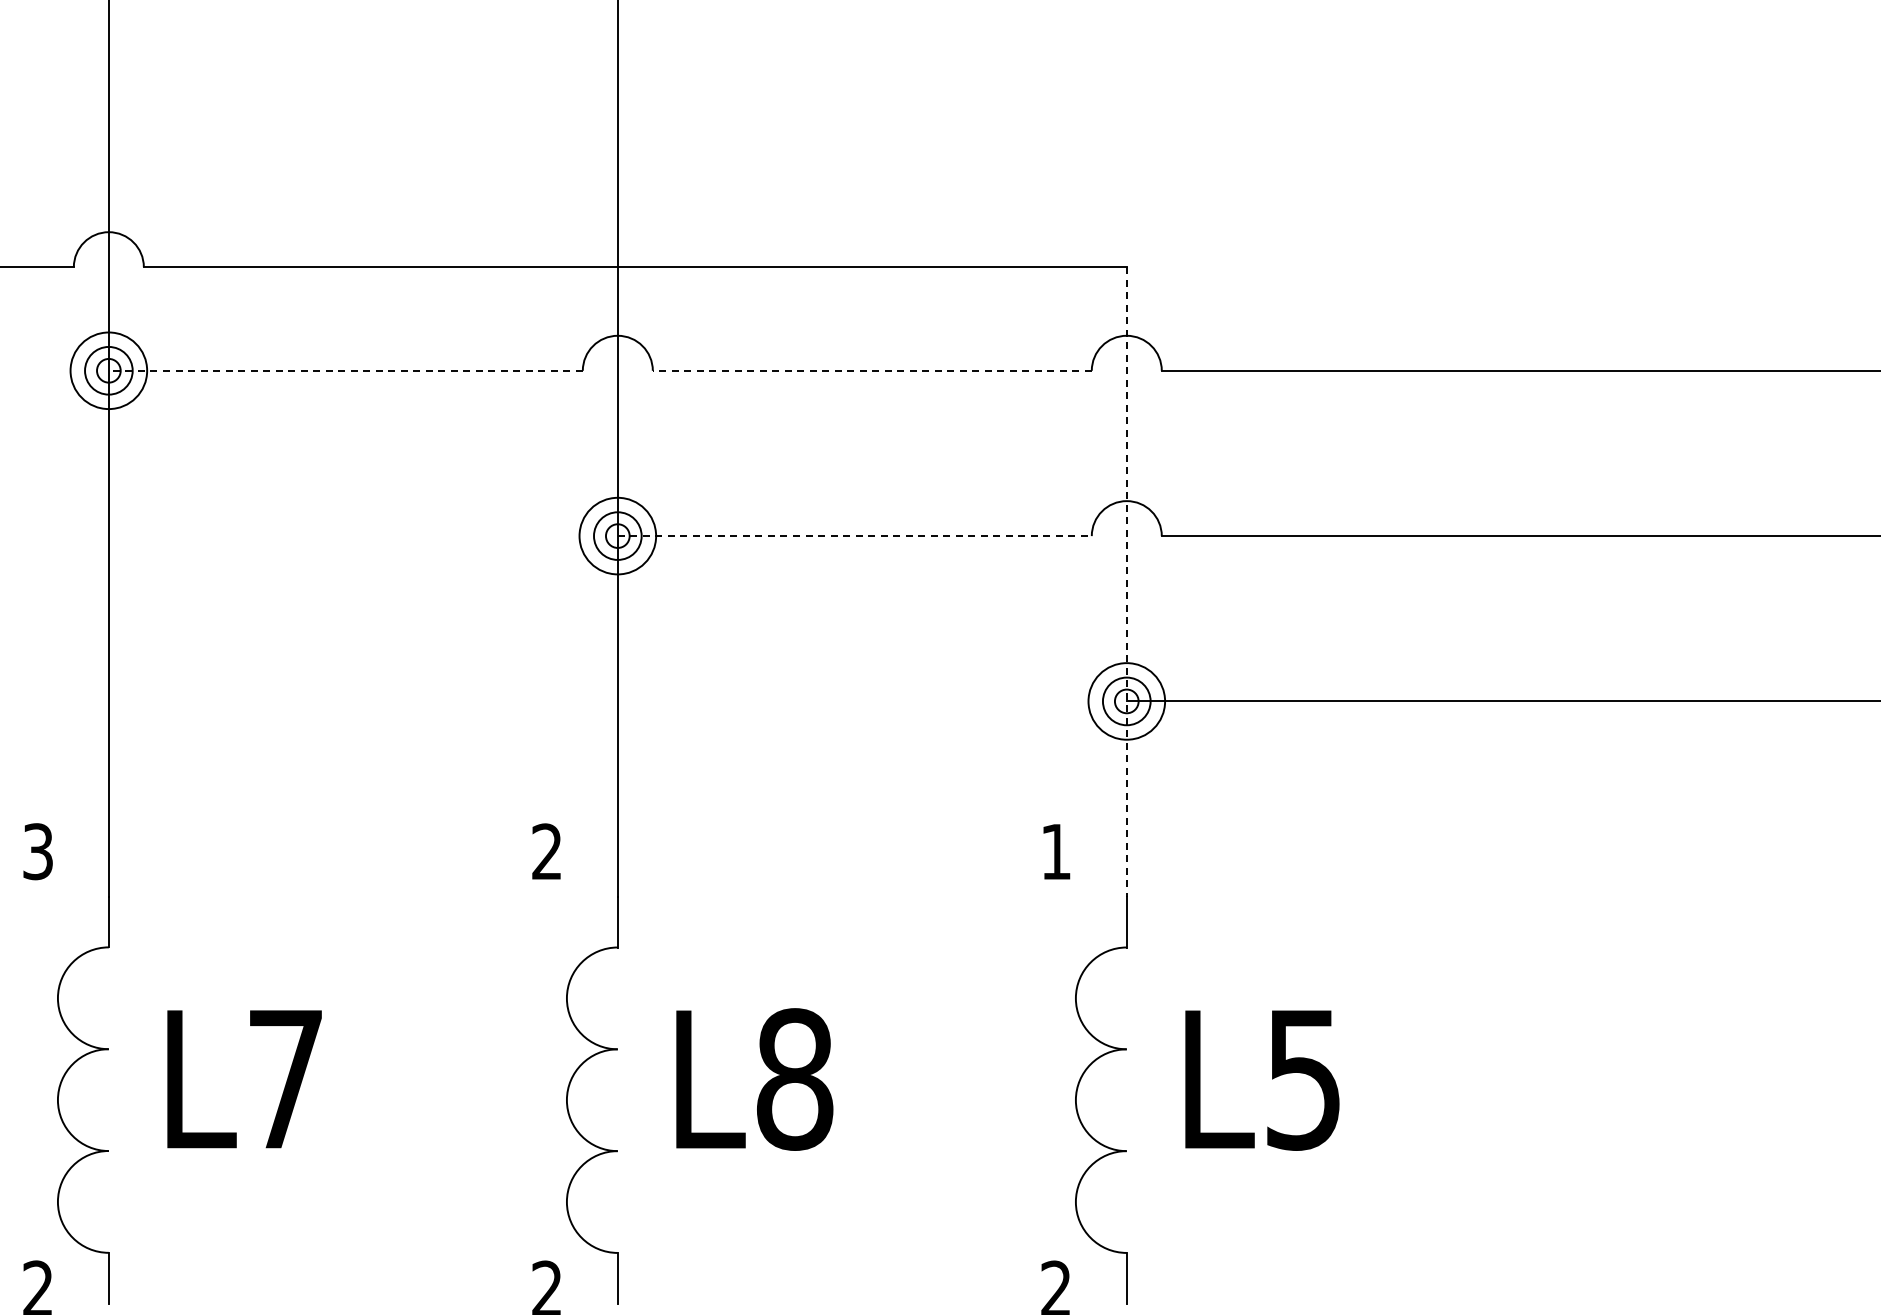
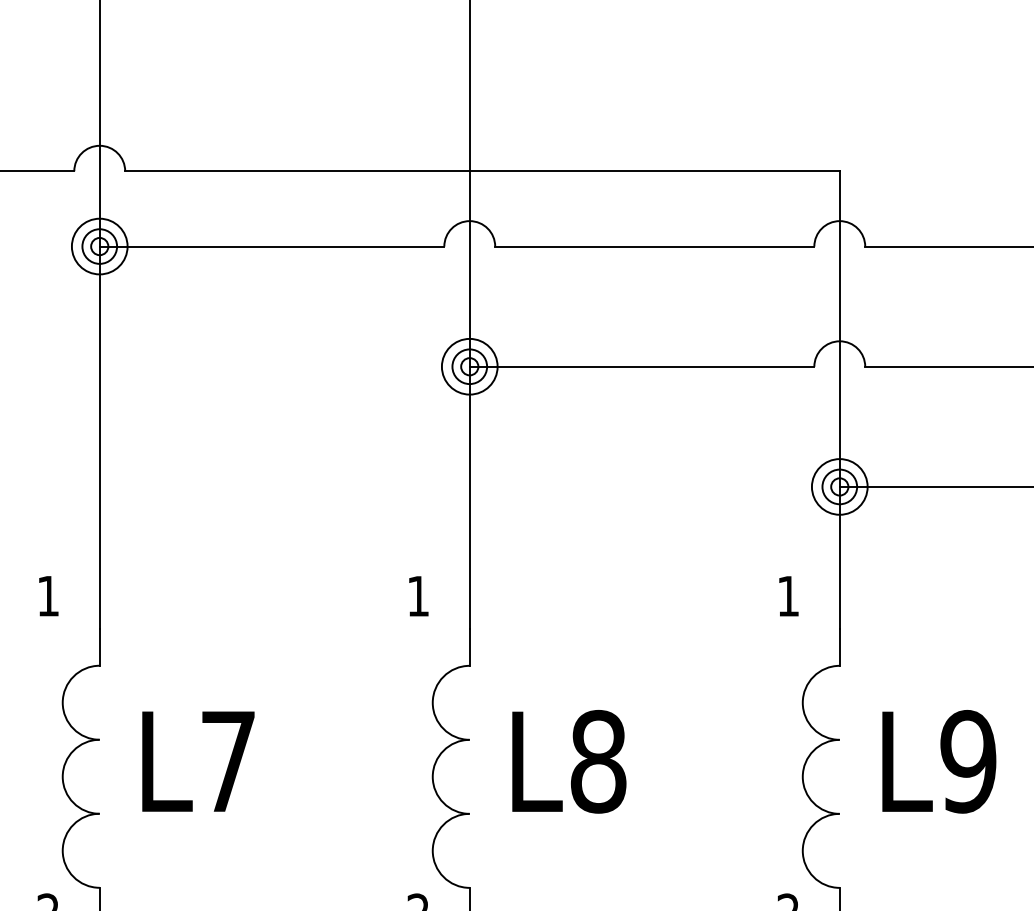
line: (345, 370) -> (271, 246), dashed -> solid
line: (871, 370) -> (654, 246), dashed -> solid
line: (854, 536) -> (641, 367), dashed -> solid
line: (1126, 581) -> (839, 399), dashed -> solid
text: (37, 851) -> (47, 596), 3 -> 1
text: (546, 851) -> (417, 596), 2 -> 1
text: (1303, 1079) -> (968, 761), L5 -> L9

